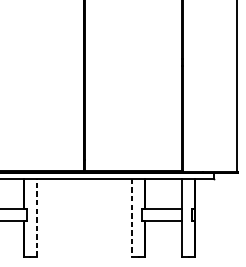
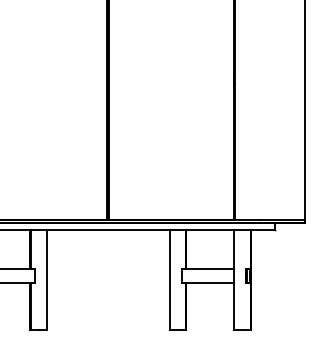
line: (36, 217) -> (46, 279), dashed -> solid
line: (132, 218) -> (170, 280), dashed -> solid

